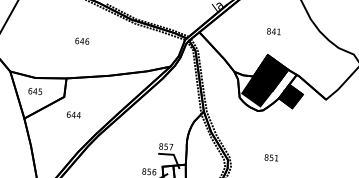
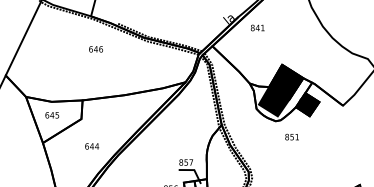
text: (273, 31) -> (257, 27), moved
text: (81, 41) -> (95, 49), moved
text: (74, 115) -> (92, 146), moved
text: (270, 157) -> (291, 136), moved

